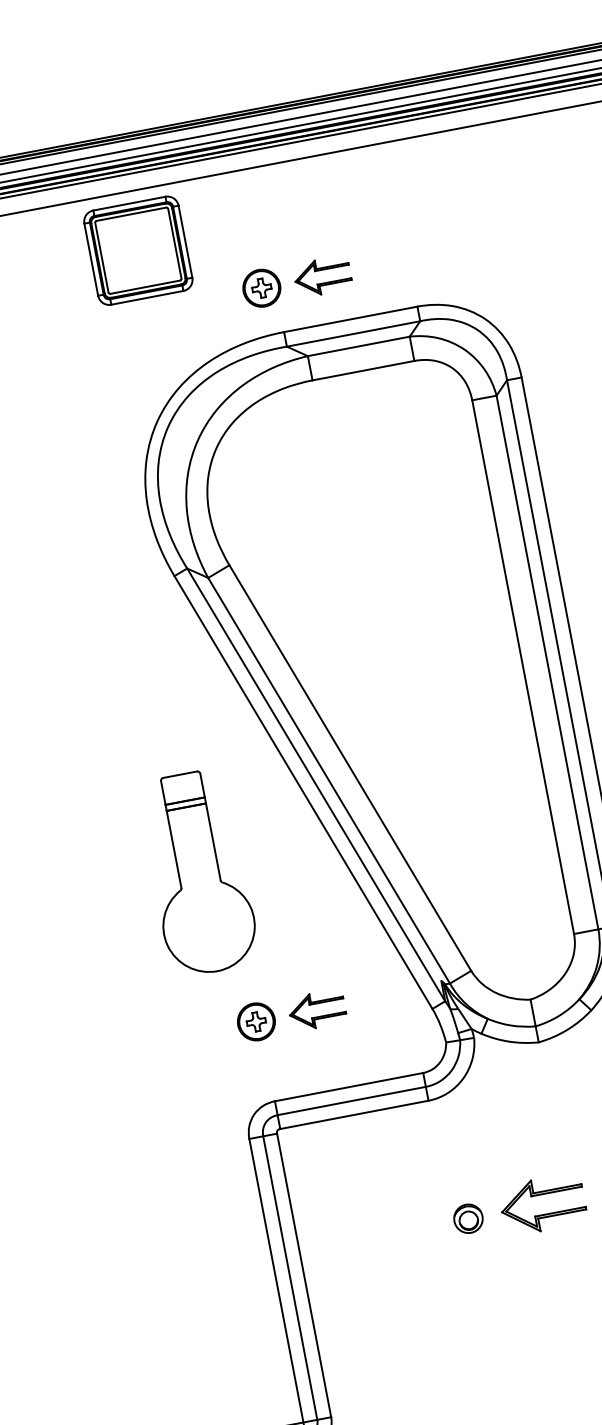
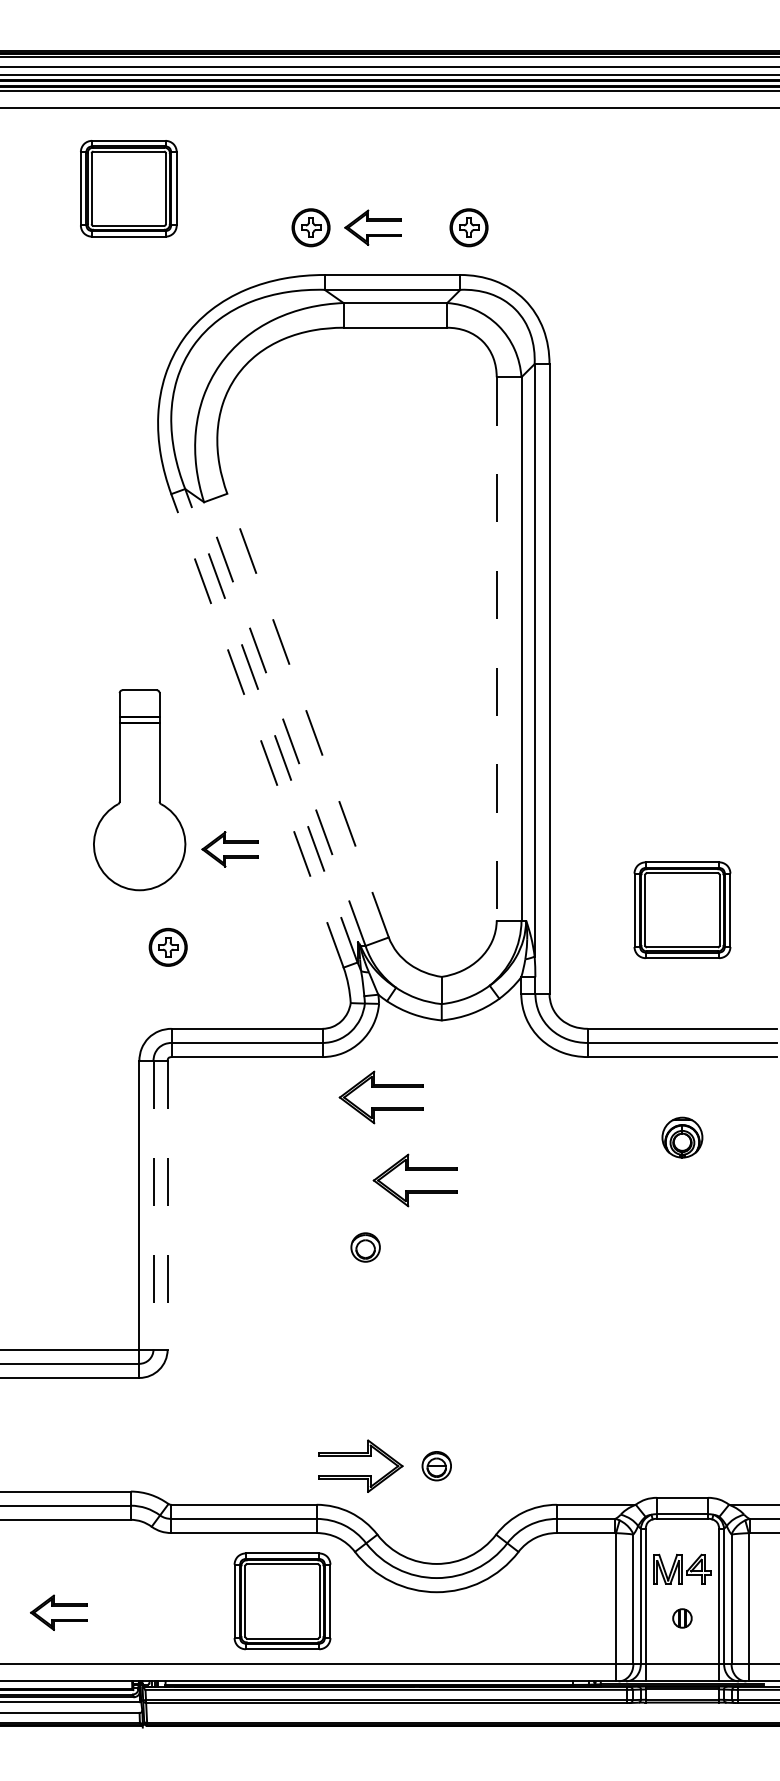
part: (138, 250) -> (128, 188), moved
part: (416, 258) -> (468, 227), added
line: (522, 666) -> (496, 648), solid -> dashed
line: (349, 768) -> (307, 715), solid -> dashed
line: (328, 780) -> (284, 723), solid -> dashed
line: (316, 784) -> (271, 725), solid -> dashed
line: (303, 792) -> (257, 730), solid -> dashed
part: (316, 1010) -> (229, 849), moved
part: (491, 1119) -> (380, 1087), added
part: (468, 1218) -> (365, 1247), moved
line: (304, 1275) -> (167, 1205), solid -> dashed
line: (290, 1278) -> (153, 1205), solid -> dashed

